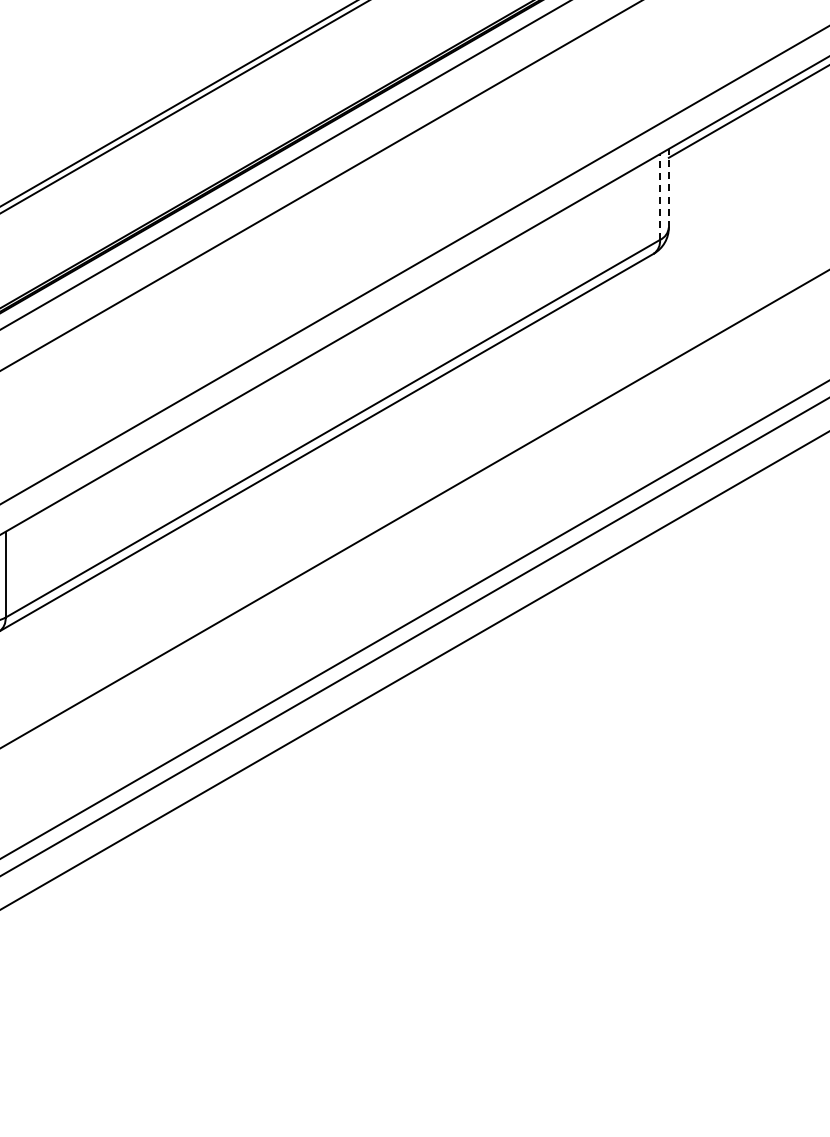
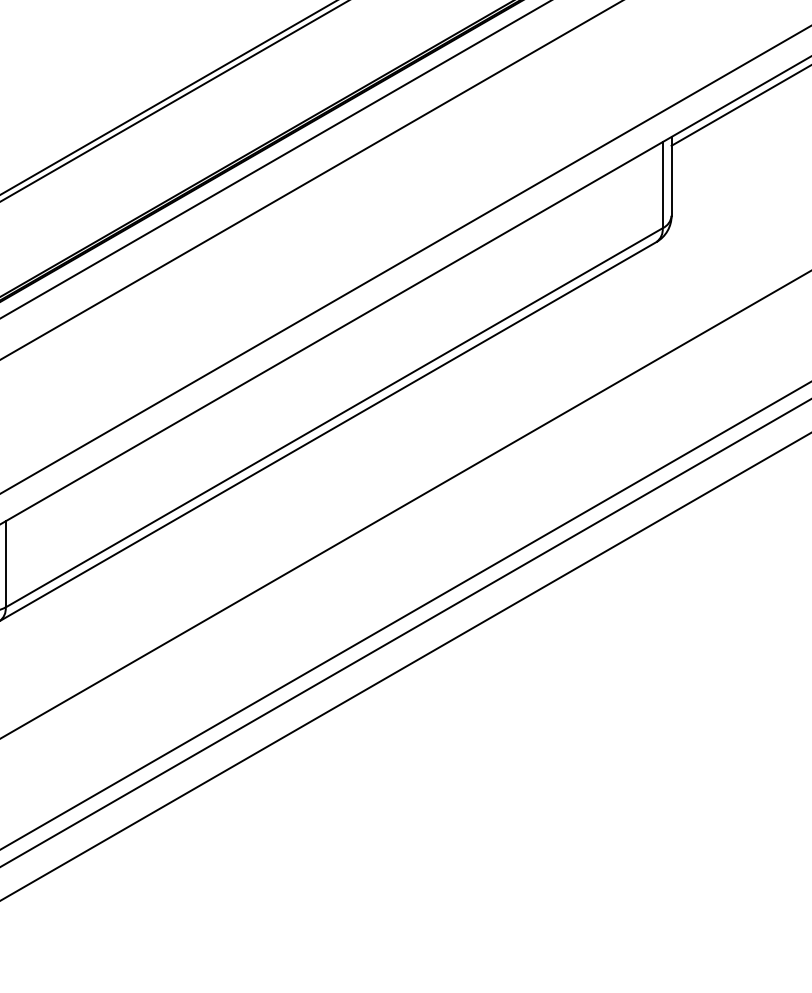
line: (668, 187) -> (671, 175), dashed -> solid
line: (660, 197) -> (663, 185), dashed -> solid

